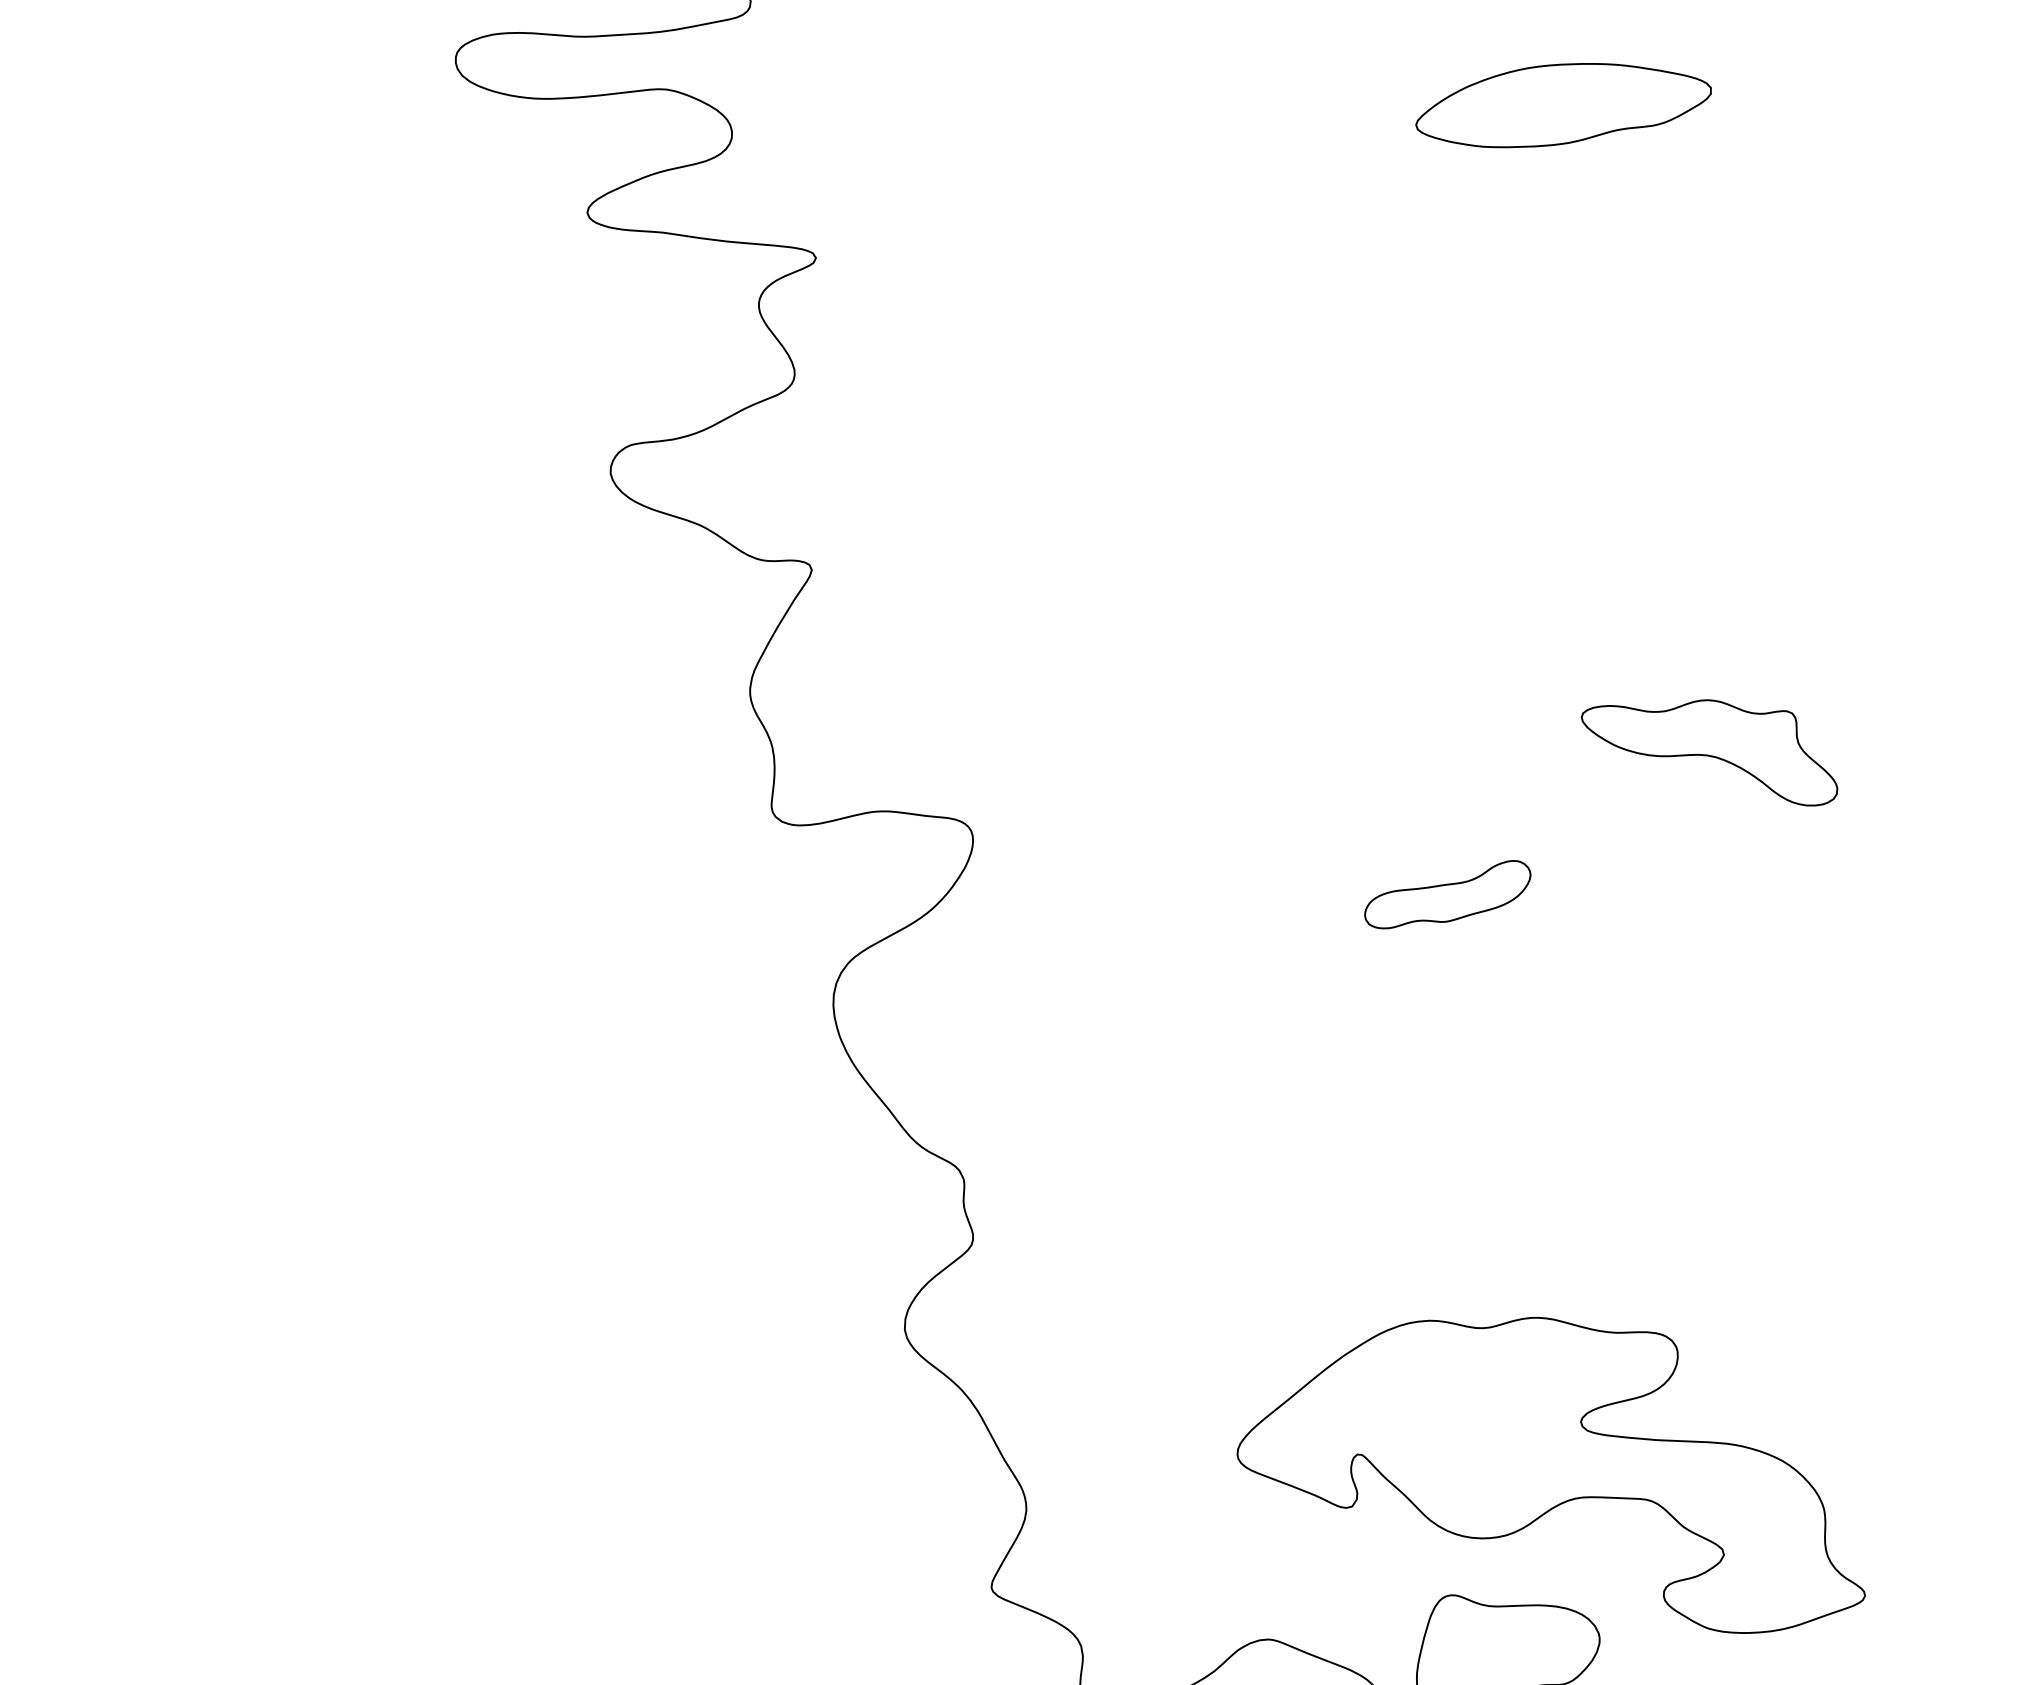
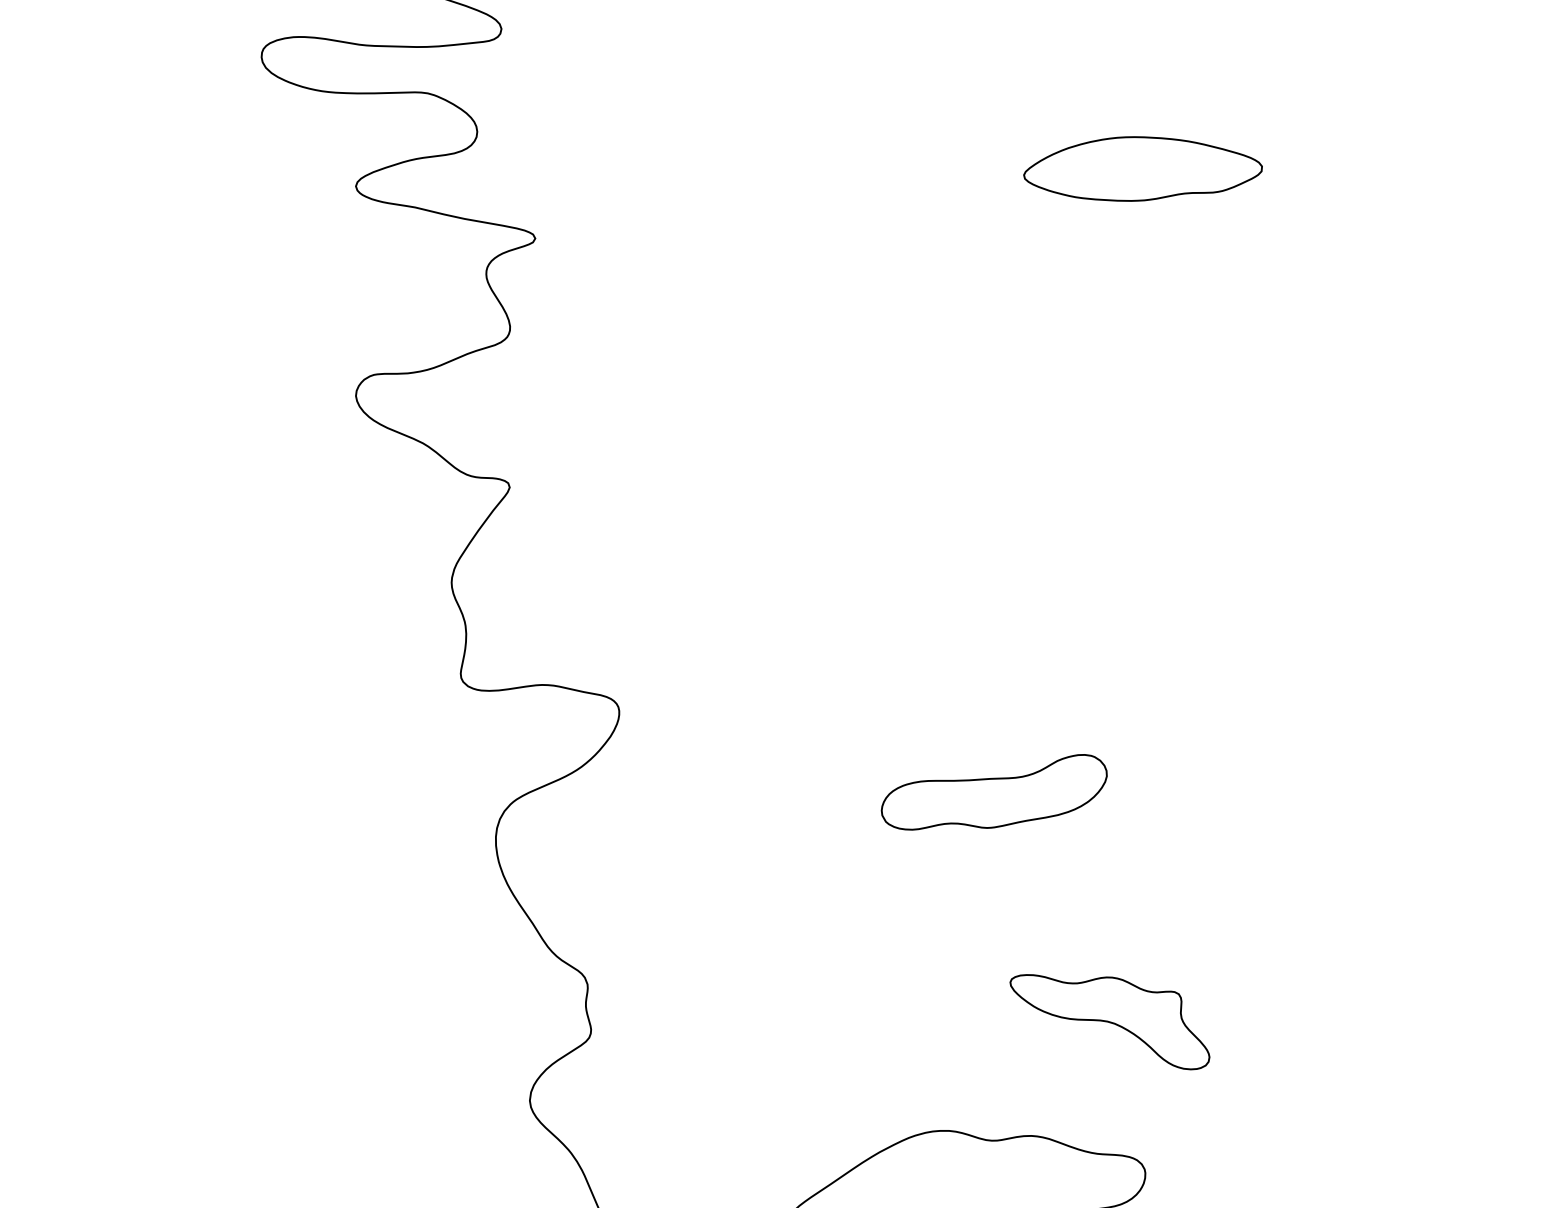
part: (1709, 752) -> (1109, 1019), moved
part: (1447, 894) -> (994, 791), size x1.67

